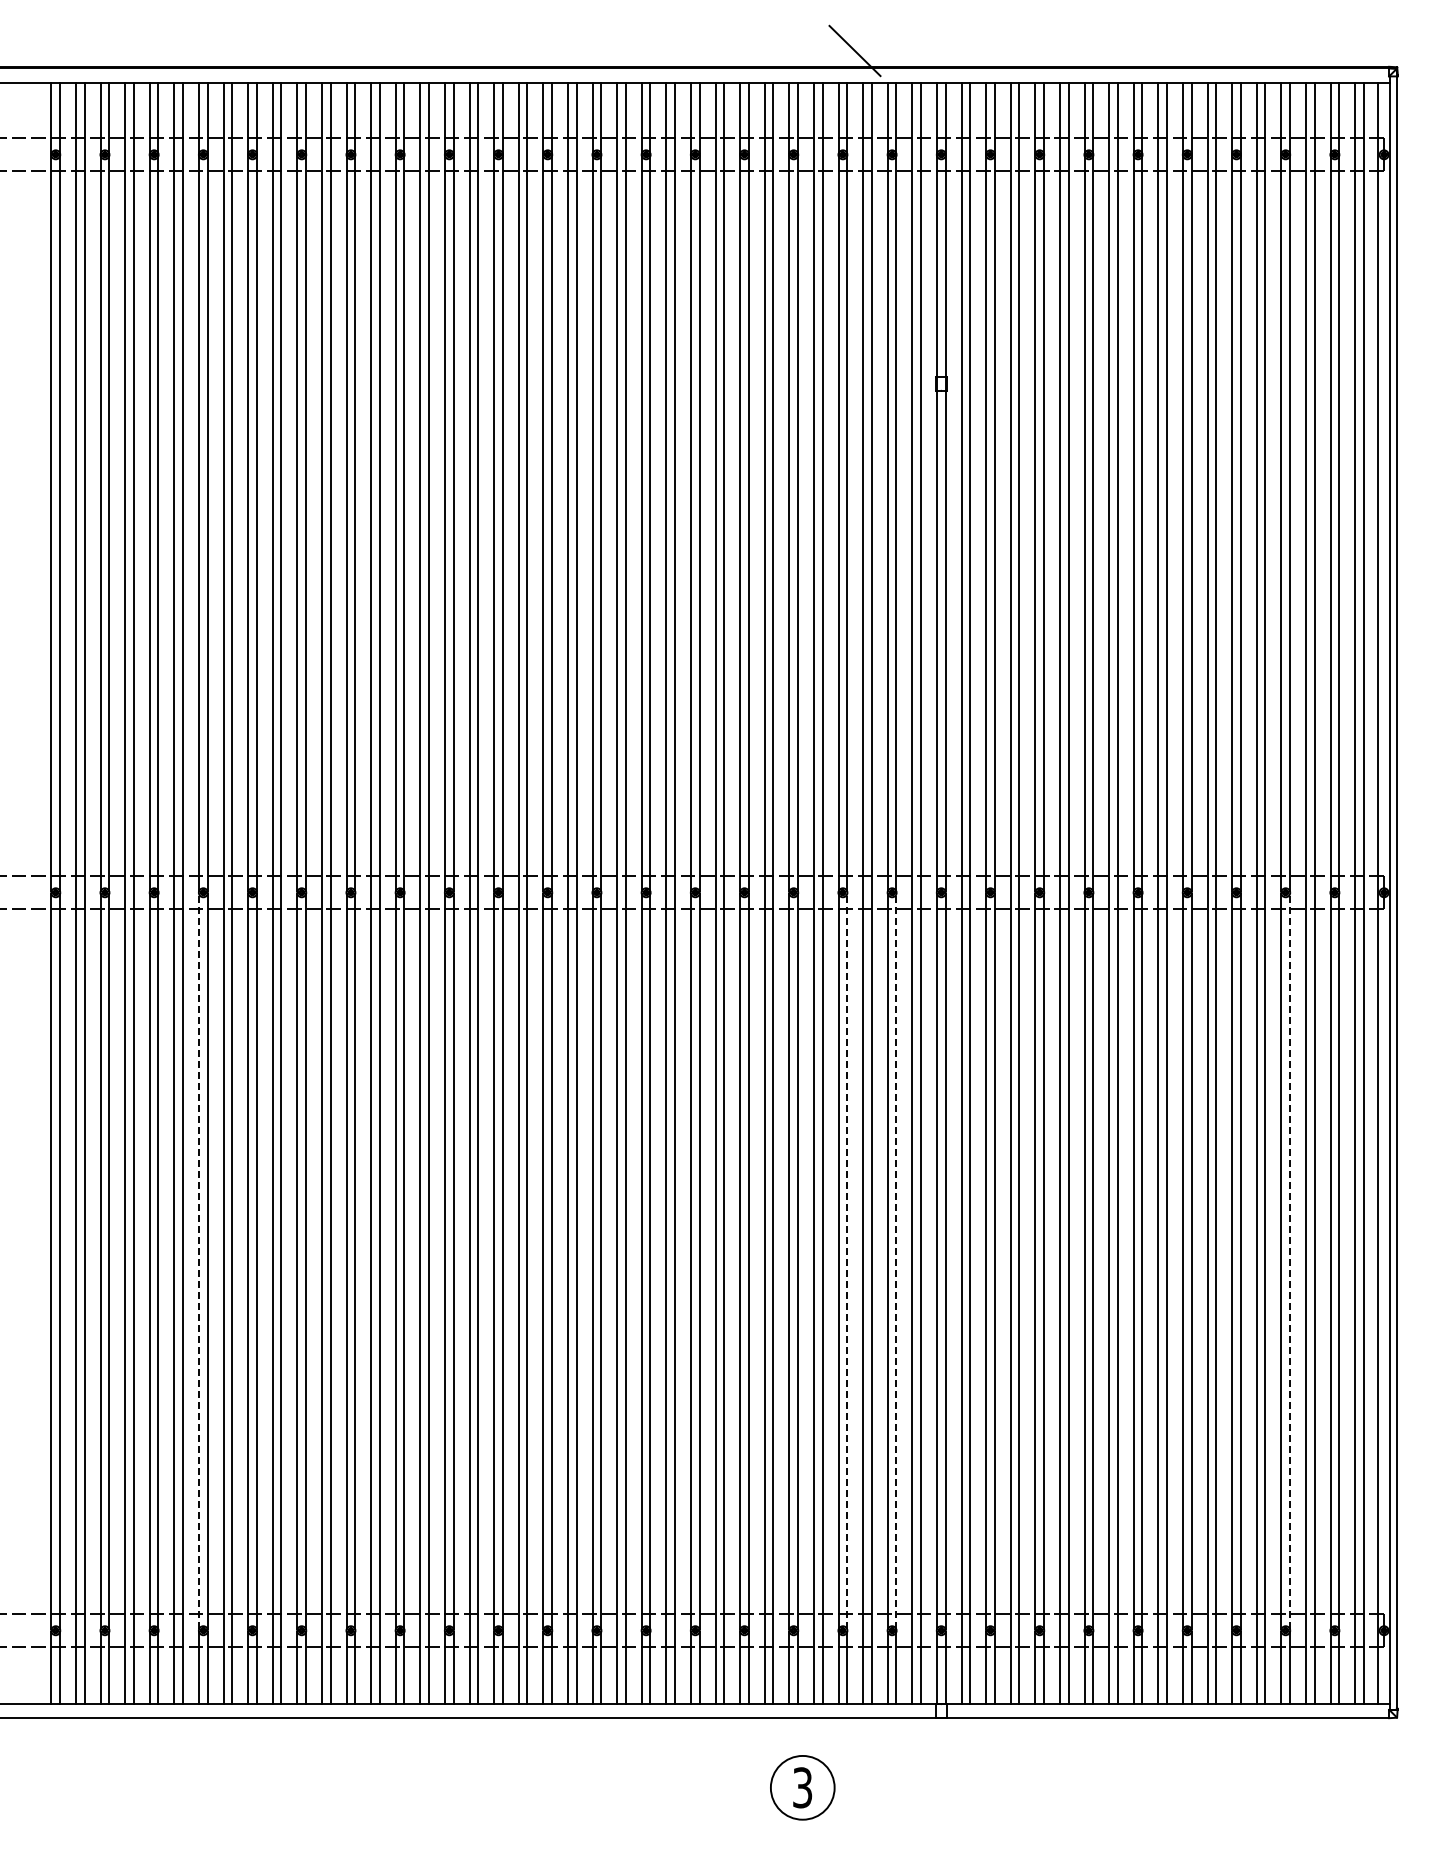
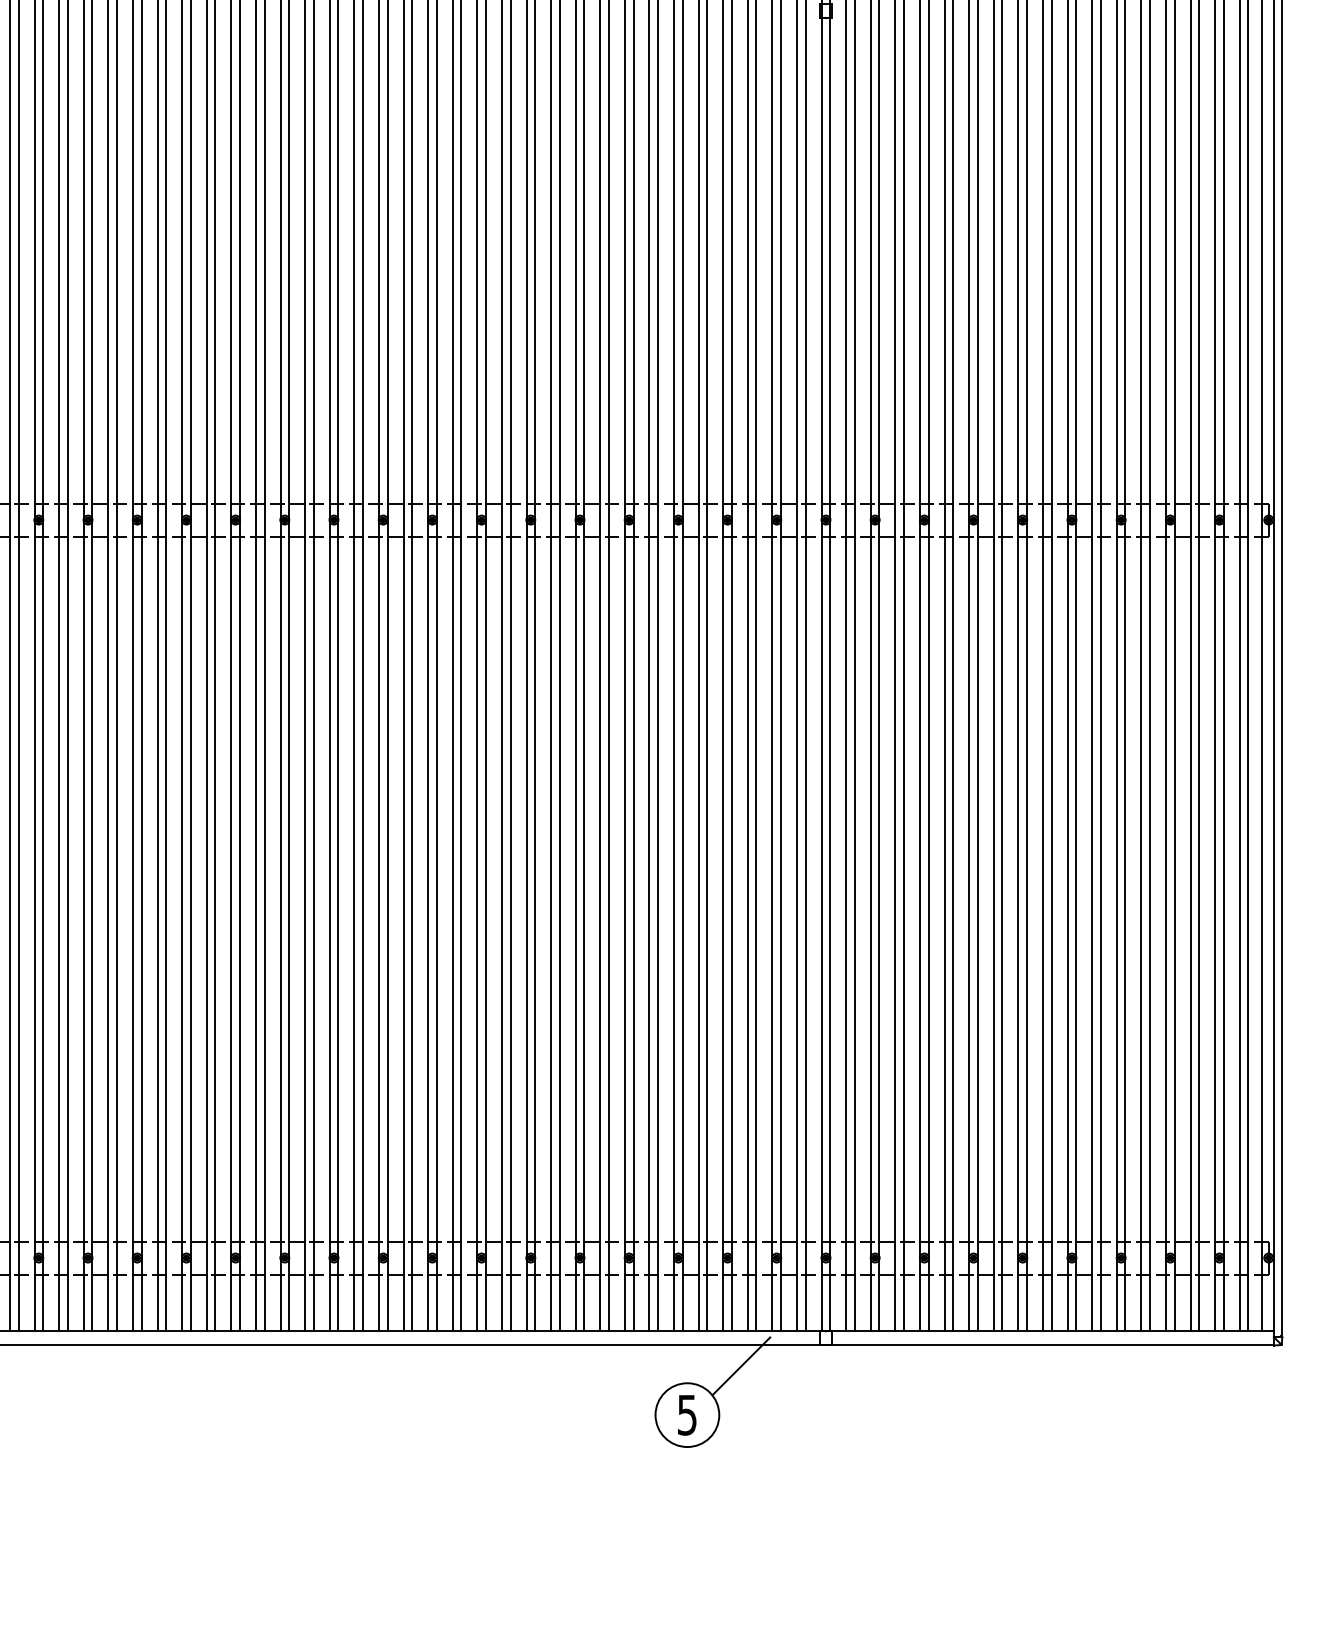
line: (199, 1261) -> (84, 888), dashed -> solid
line: (847, 1261) -> (732, 888), dashed -> solid
line: (896, 1261) -> (781, 888), dashed -> solid
line: (1290, 1261) -> (1175, 888), dashed -> solid
line: (856, 1739) -> (741, 1366), added
text: (802, 1787) -> (687, 1414), 3 -> 5

